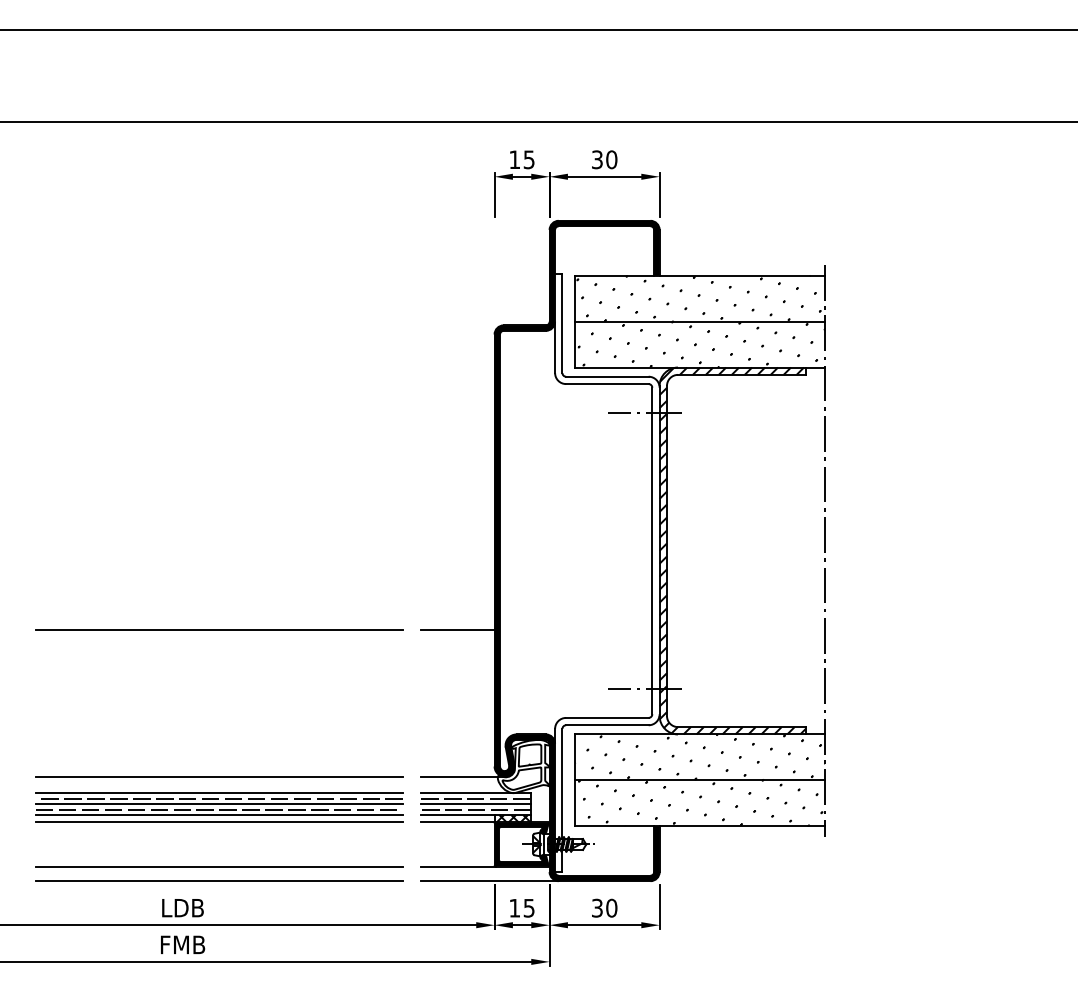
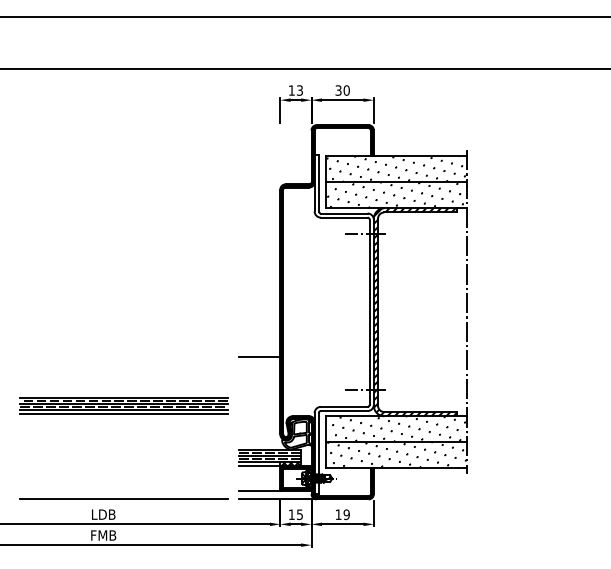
text: (528, 157) -> (299, 89), 15 -> 13
line: (219, 629) -> (124, 356), removed
line: (219, 777) -> (124, 440), removed
line: (461, 777) -> (261, 440), removed
part: (217, 807) -> (123, 405), moved
line: (219, 867) -> (124, 491), removed
text: (604, 907) -> (342, 514), 30 -> 19

